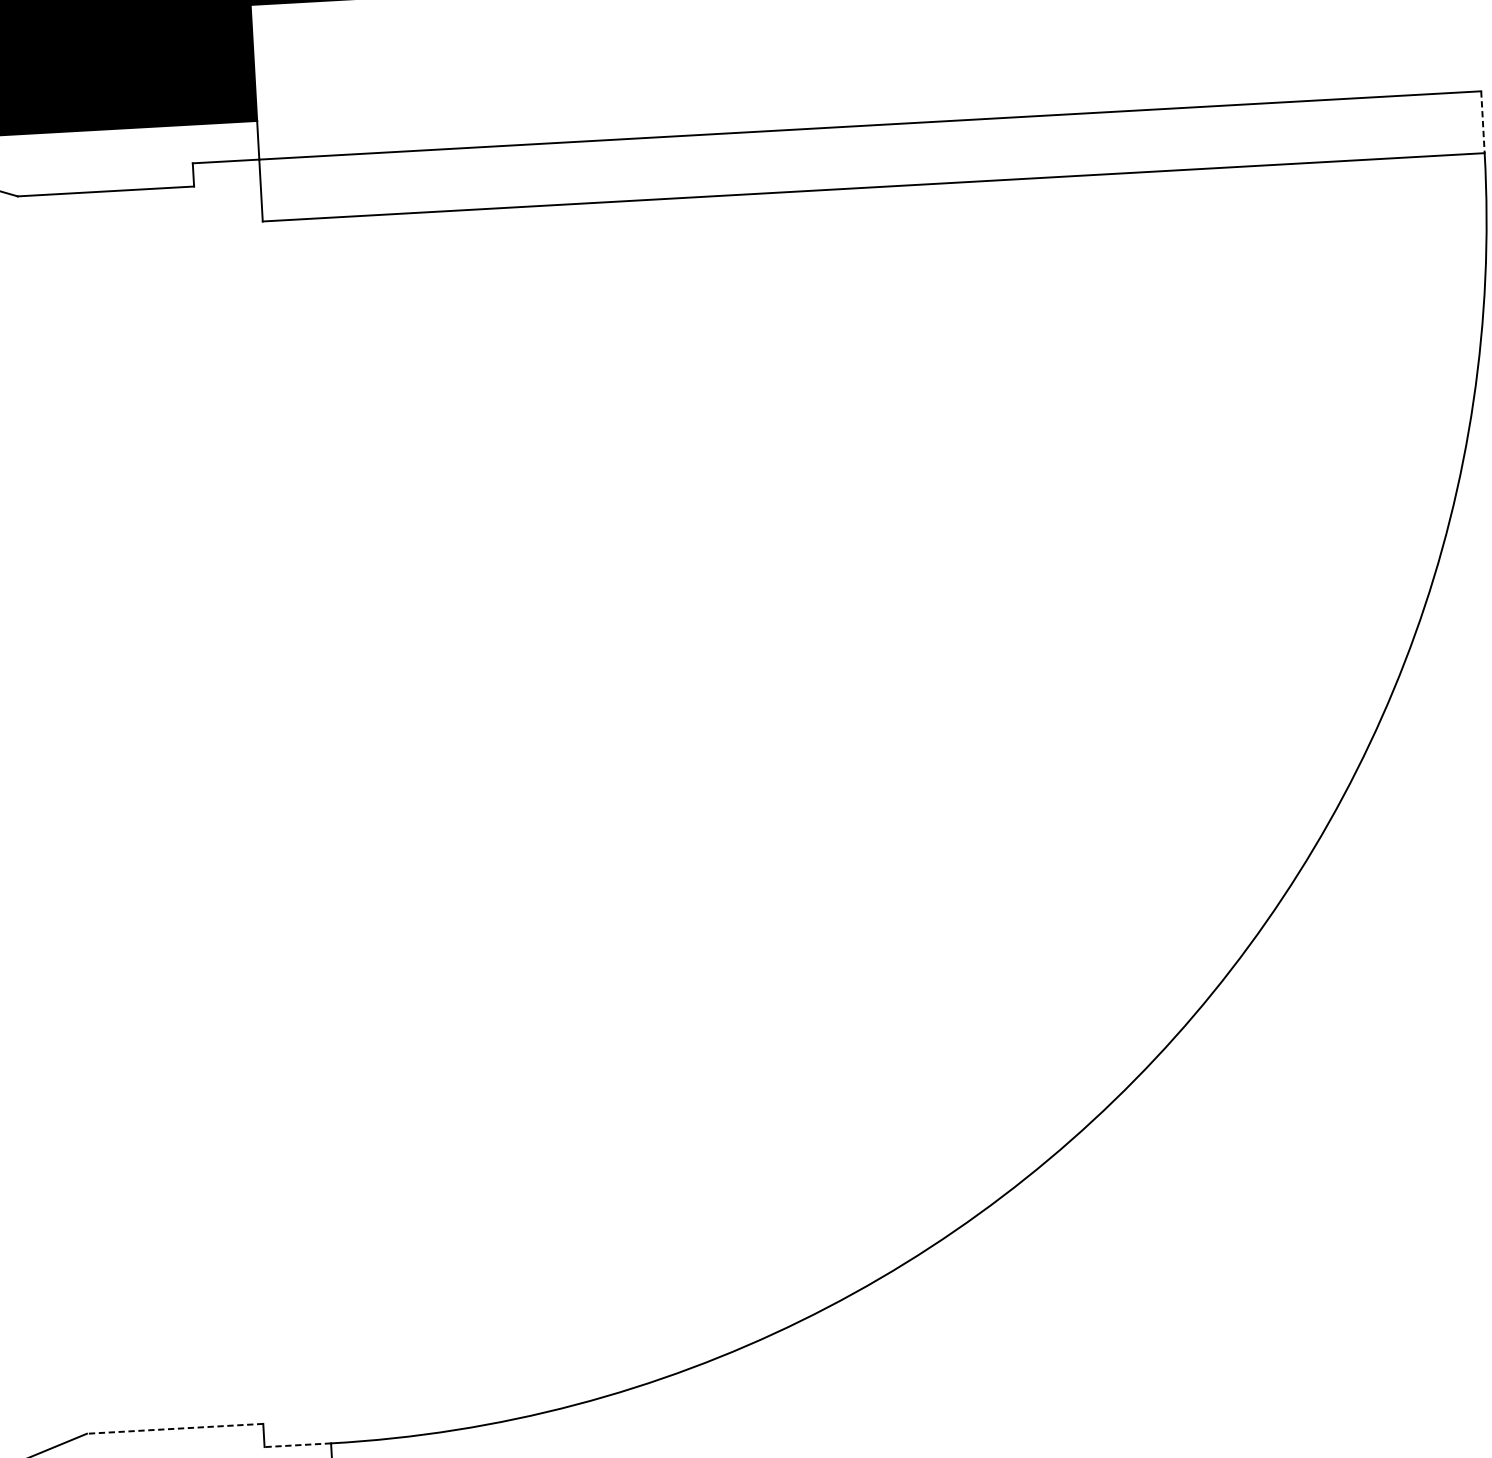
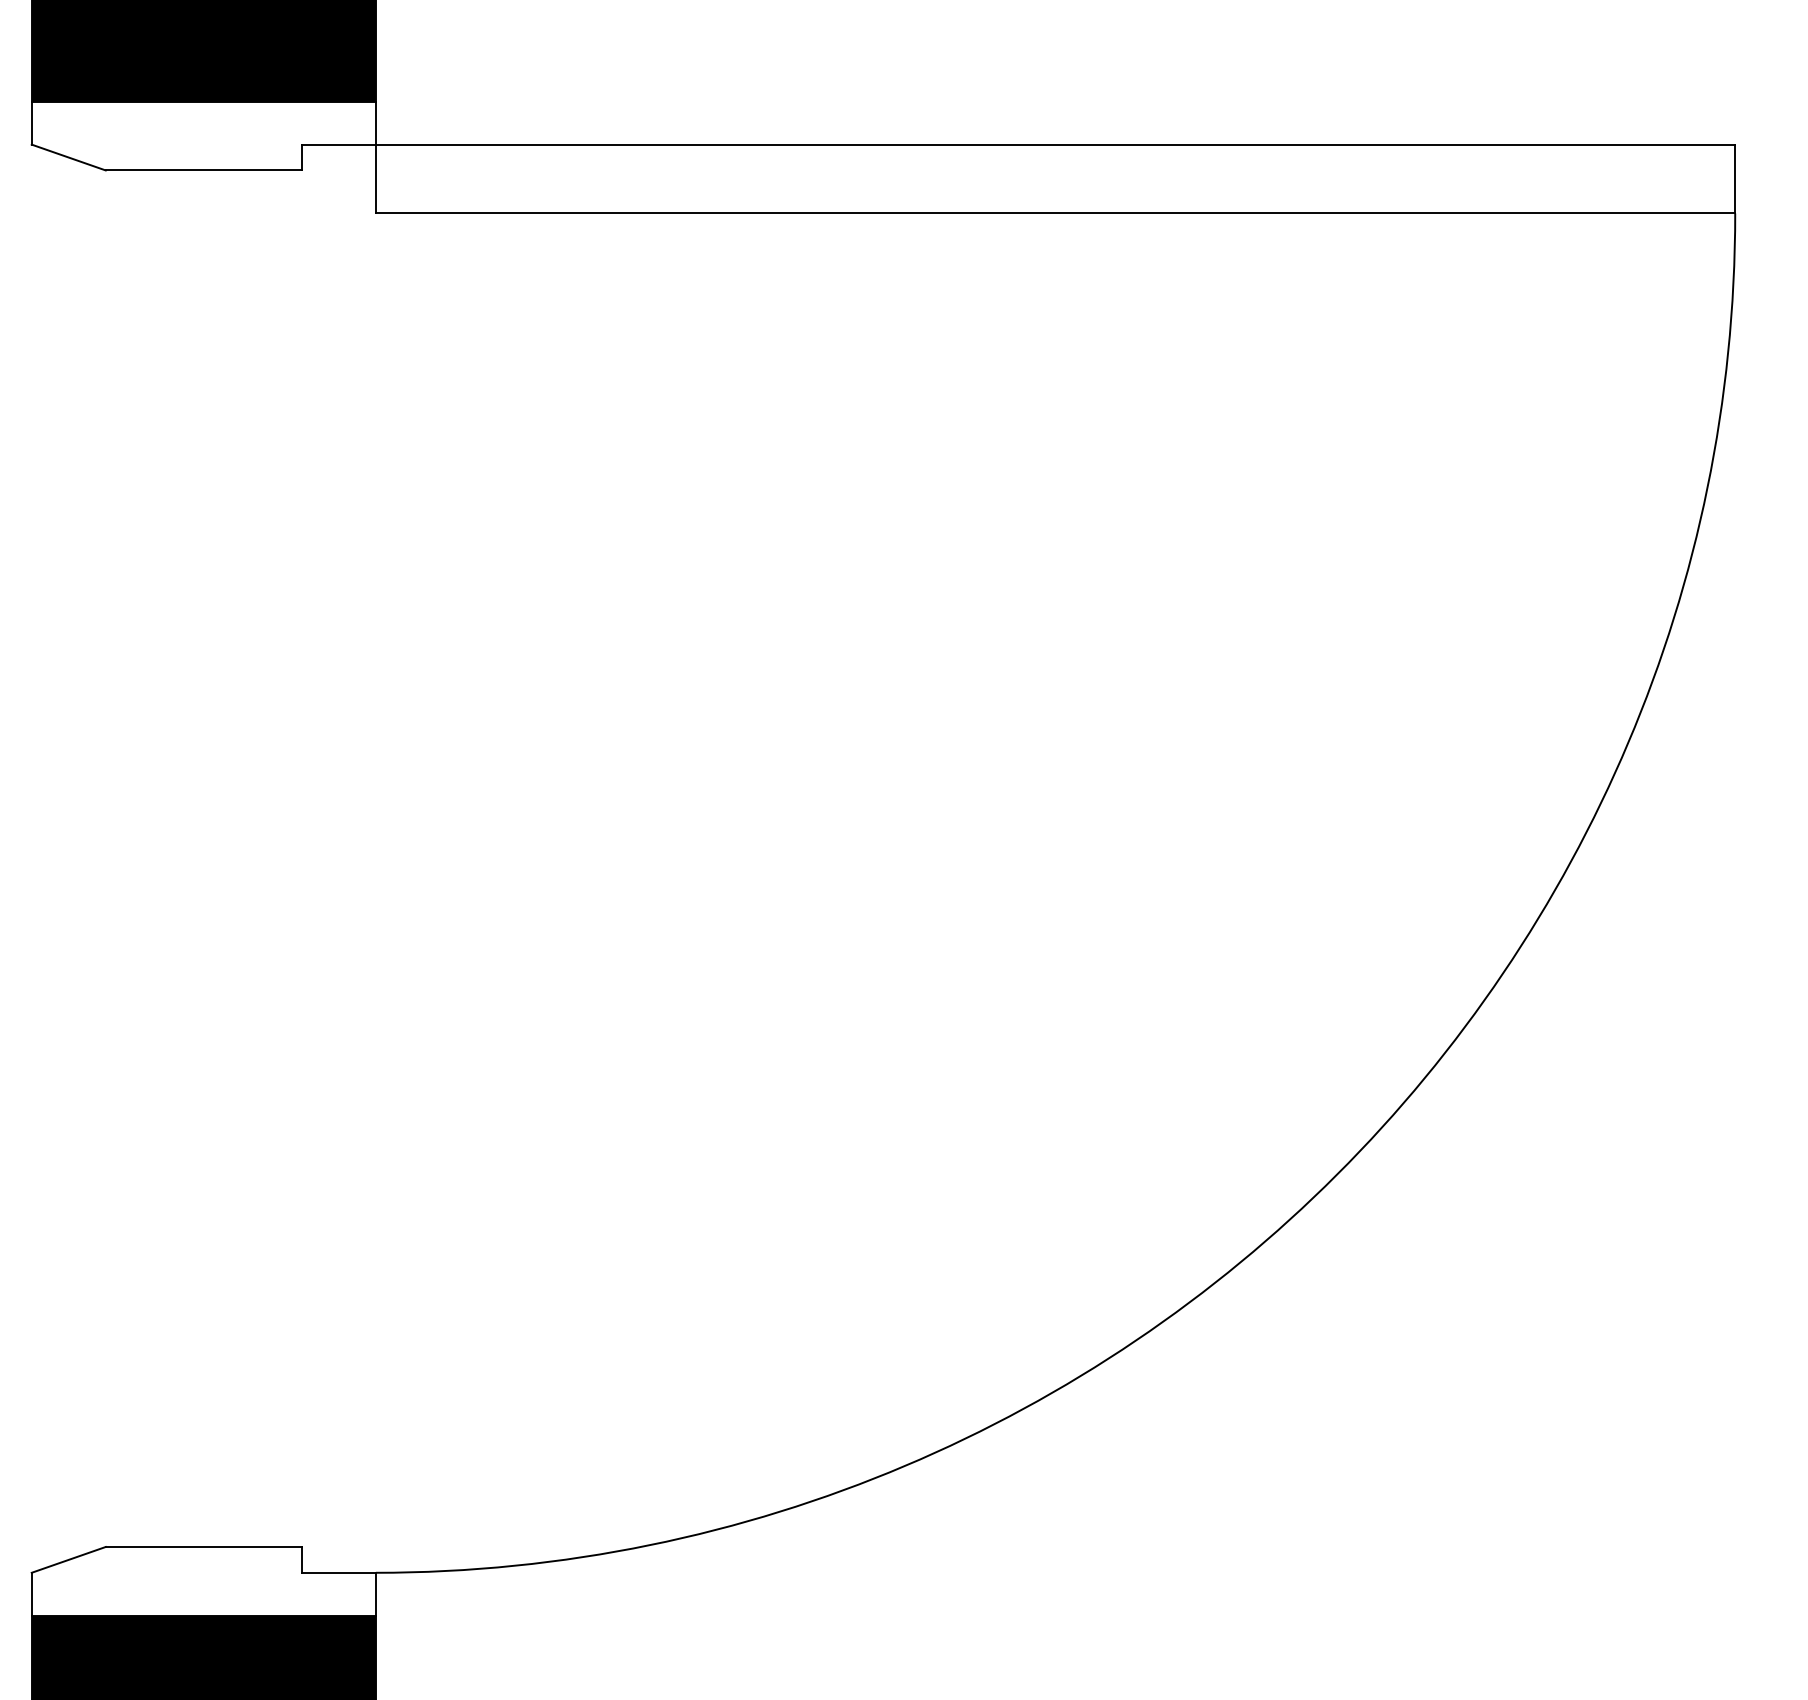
line: (1483, 122) -> (1735, 179), dashed -> solid
line: (174, 1428) -> (203, 1546), dashed -> solid
line: (297, 1444) -> (338, 1572), dashed -> solid

